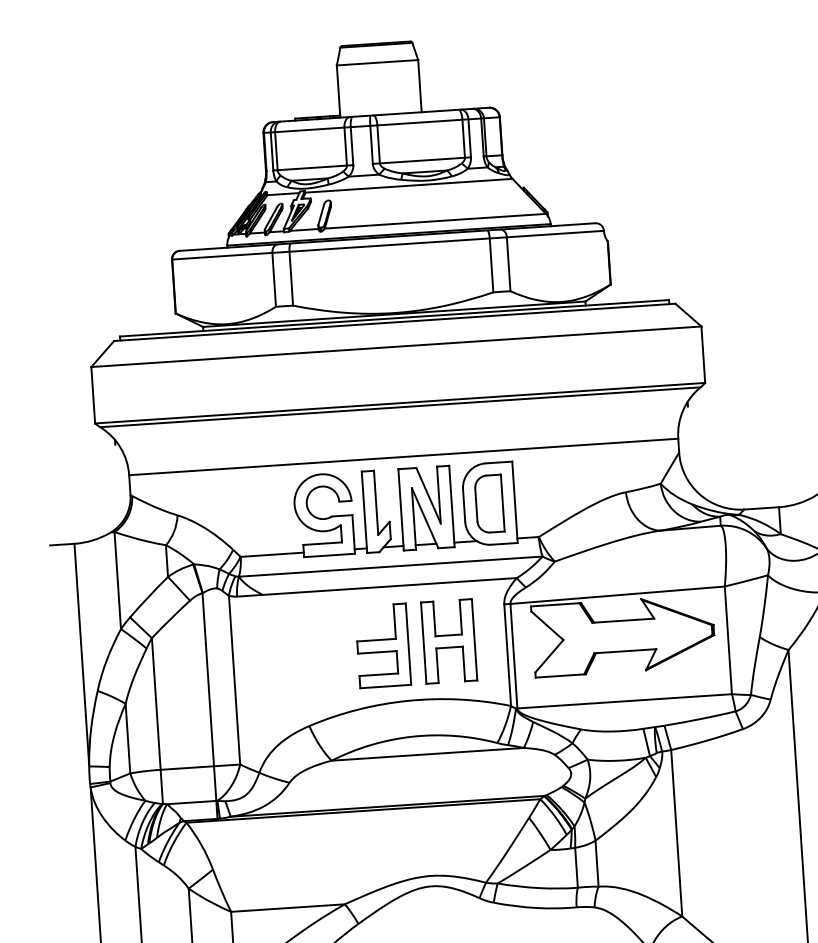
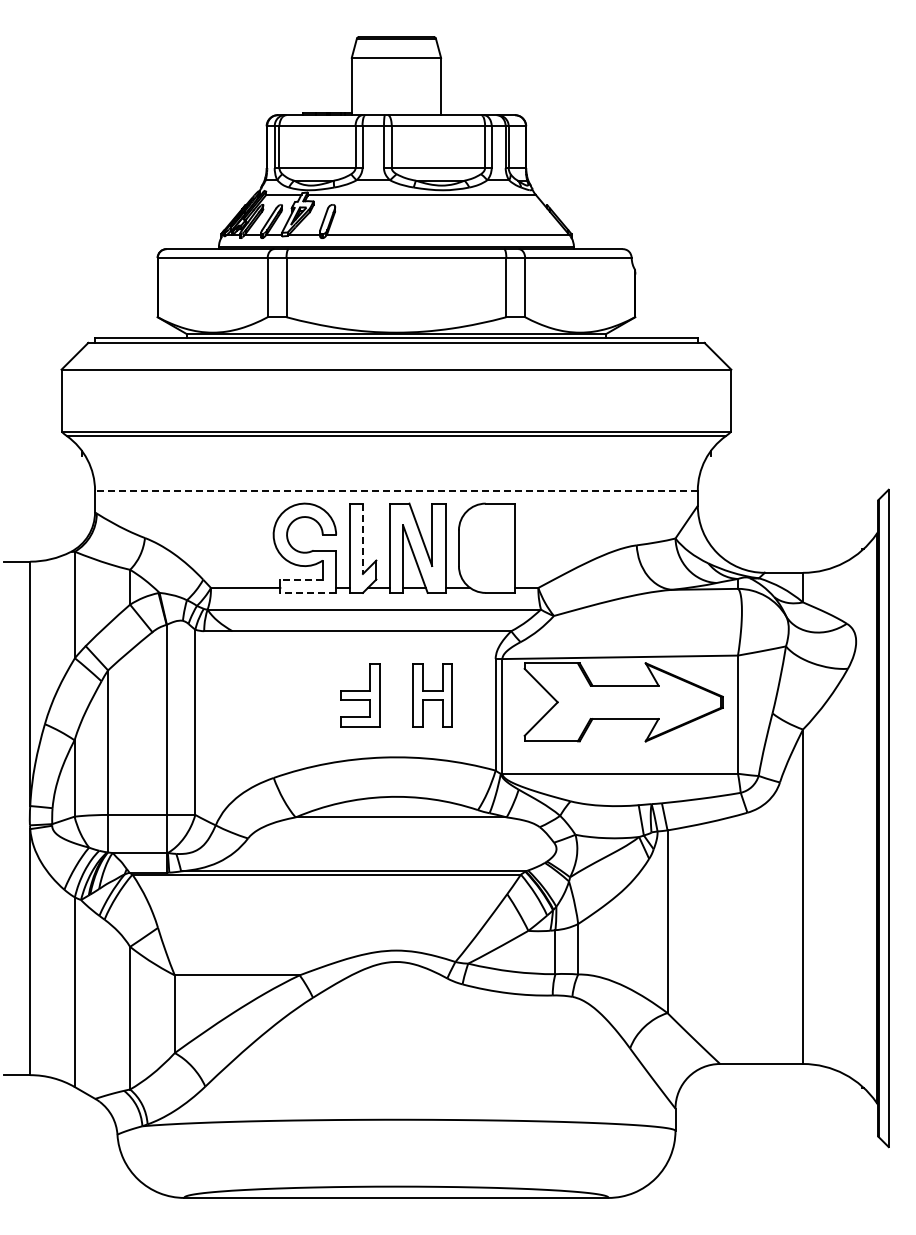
line: (402, 456) -> (395, 490), solid -> dashed
line: (375, 503) -> (362, 539), solid -> dashed
part: (489, 504) -> (486, 548), removed
line: (322, 543) -> (301, 579), solid -> dashed
line: (329, 555) -> (308, 592), solid -> dashed
part: (448, 641) -> (432, 695), size x0.7
part: (382, 645) -> (359, 695), size x0.7

